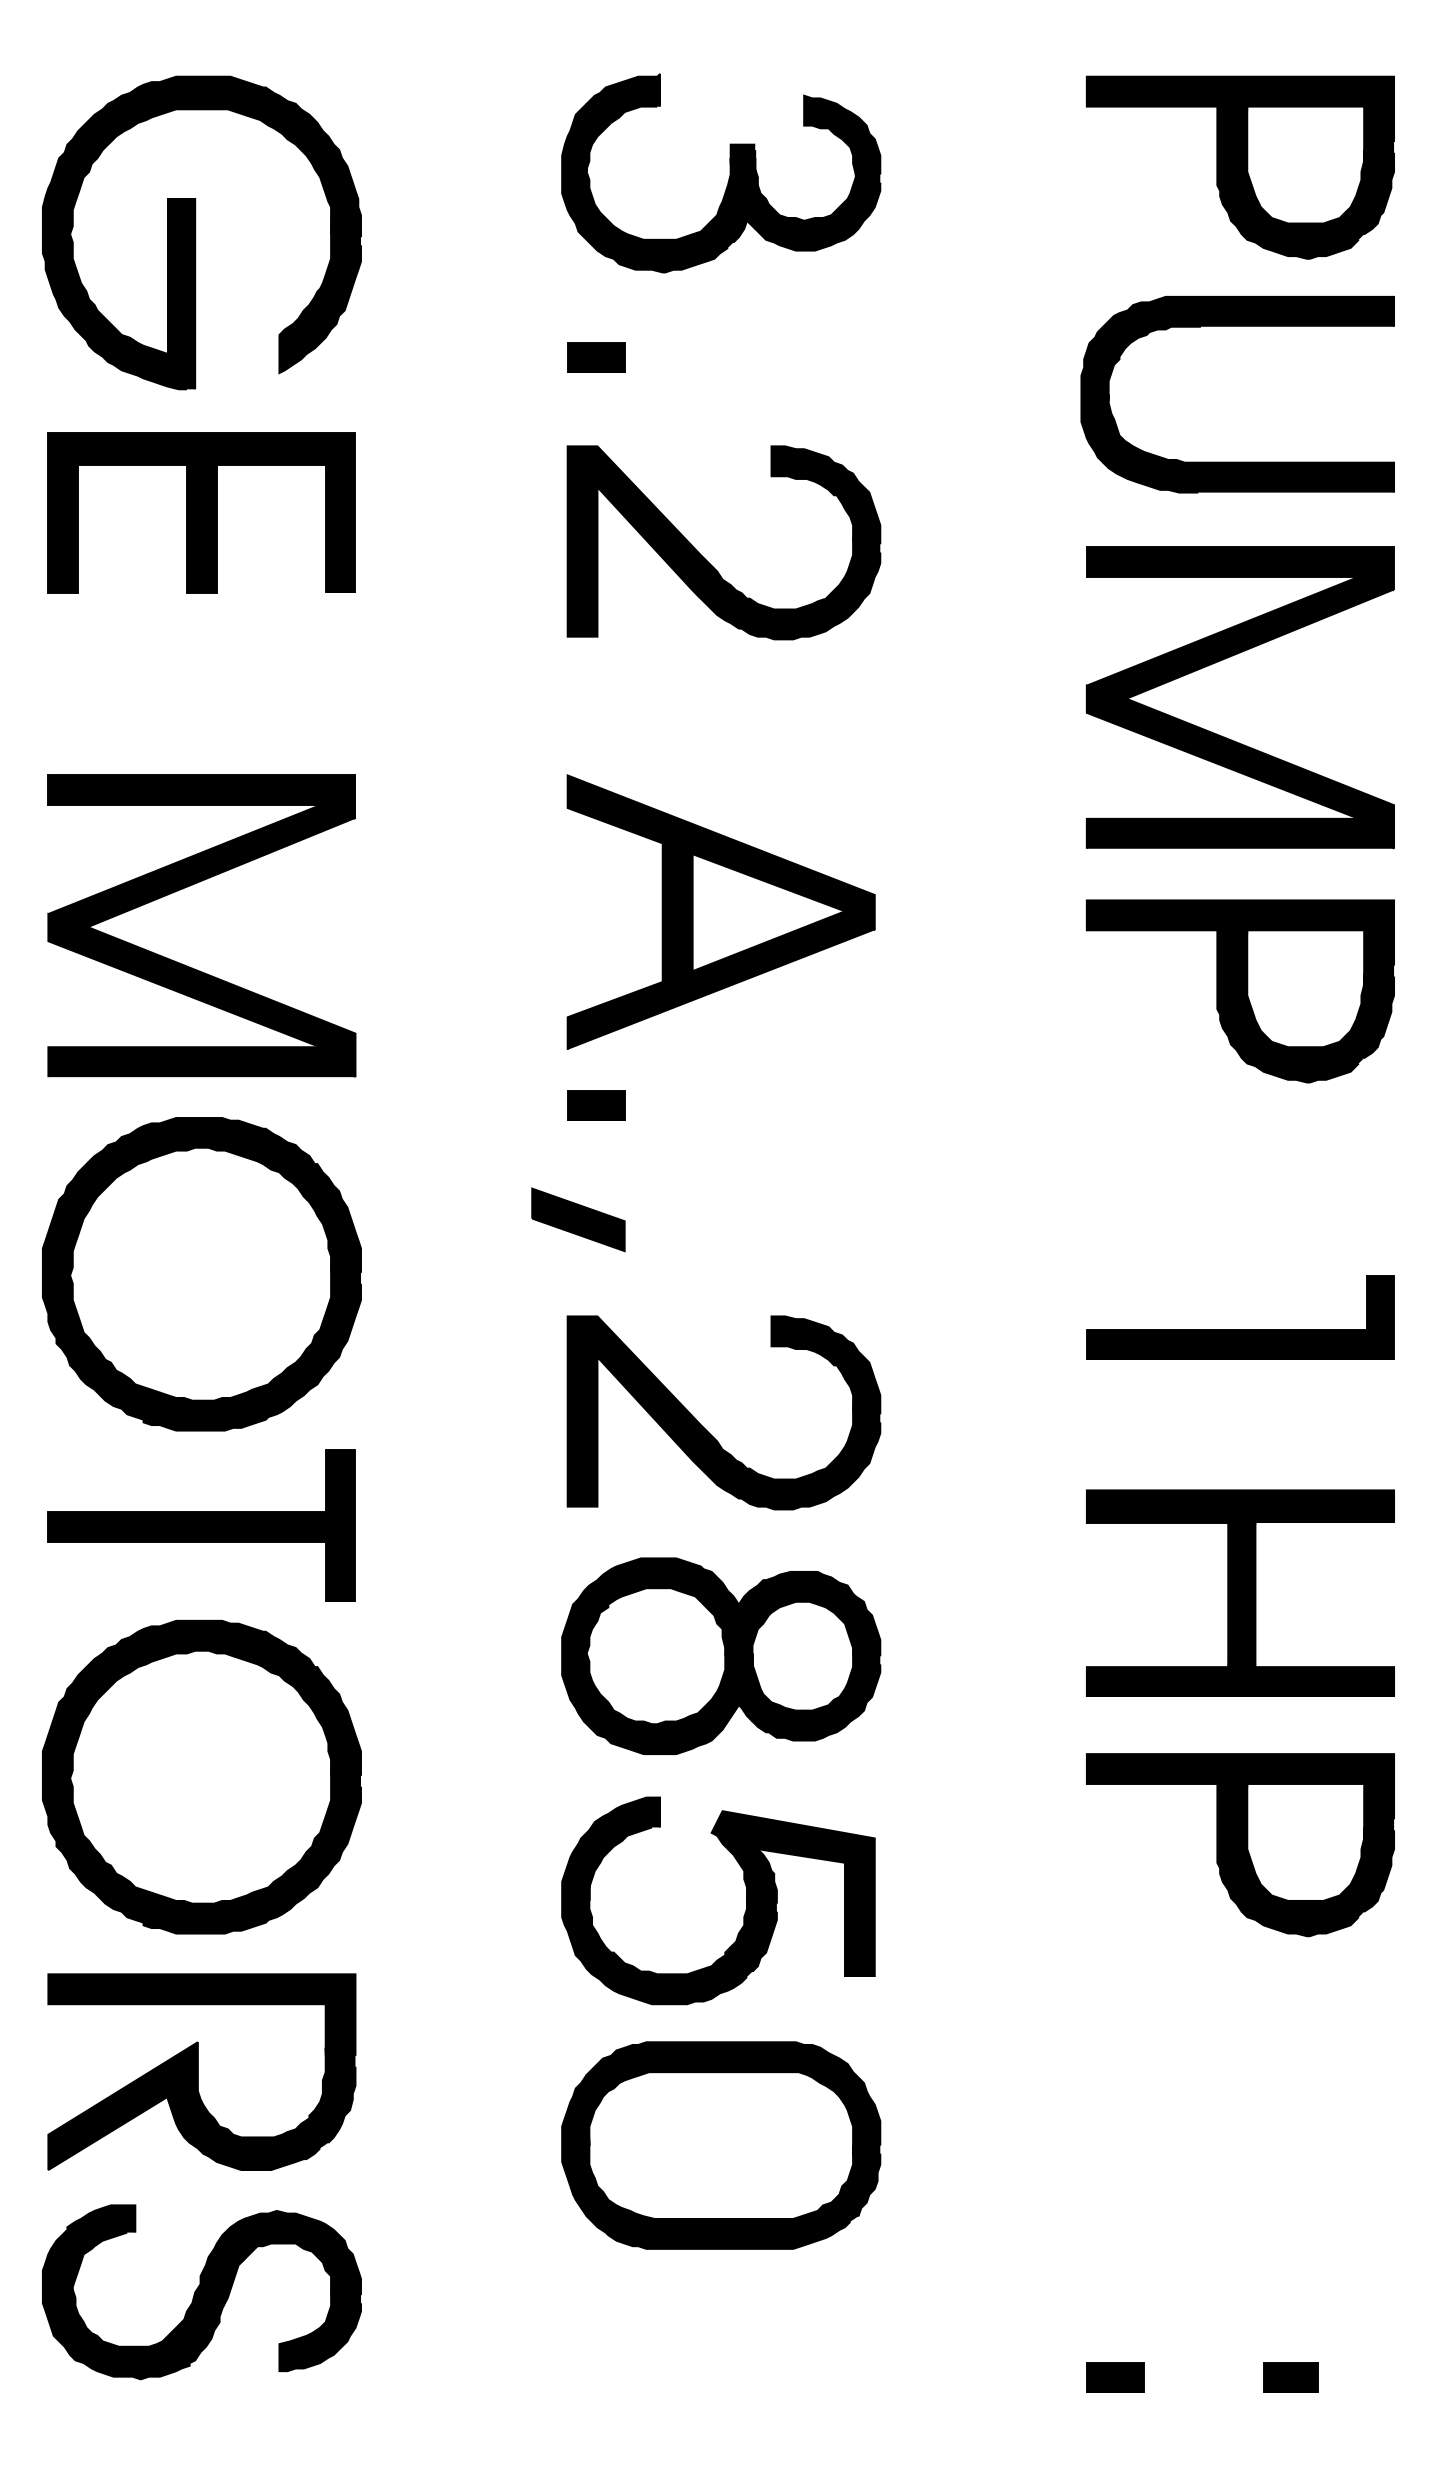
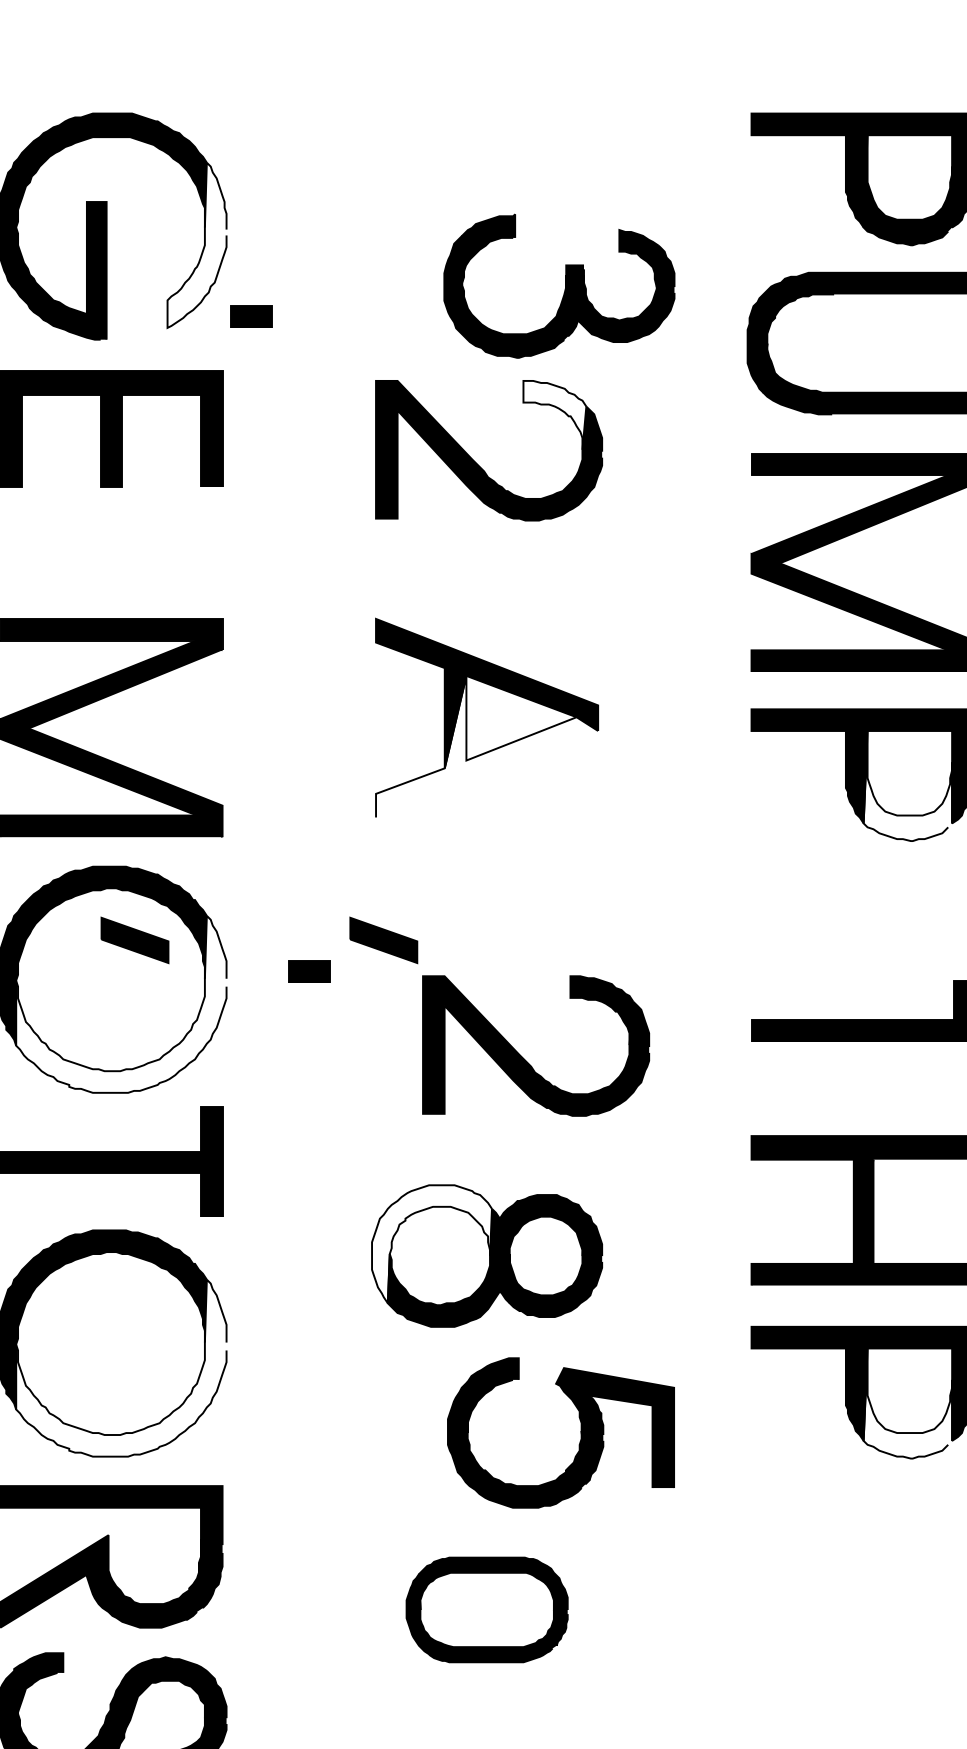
part: (729, 173) -> (565, 286), moved
fill: (320, 258) -> (197, 245), removed
part: (596, 357) -> (251, 316), moved
fill: (814, 493) -> (554, 415), removed
fill: (720, 951) -> (486, 746), removed
fill: (1302, 1006) -> (907, 786), removed
part: (596, 1105) -> (310, 971), moved
part: (234, 1219) -> (135, 940), added
fill: (215, 1307) -> (121, 1003), removed
part: (706, 1429) -> (523, 1058), moved
fill: (644, 1639) -> (431, 1243), removed
fill: (215, 1810) -> (121, 1367), removed
fill: (1302, 1860) -> (907, 1403), removed
part: (746, 1900) -> (581, 1432), moved
part: (721, 2145) -> (487, 1609), size x0.7

